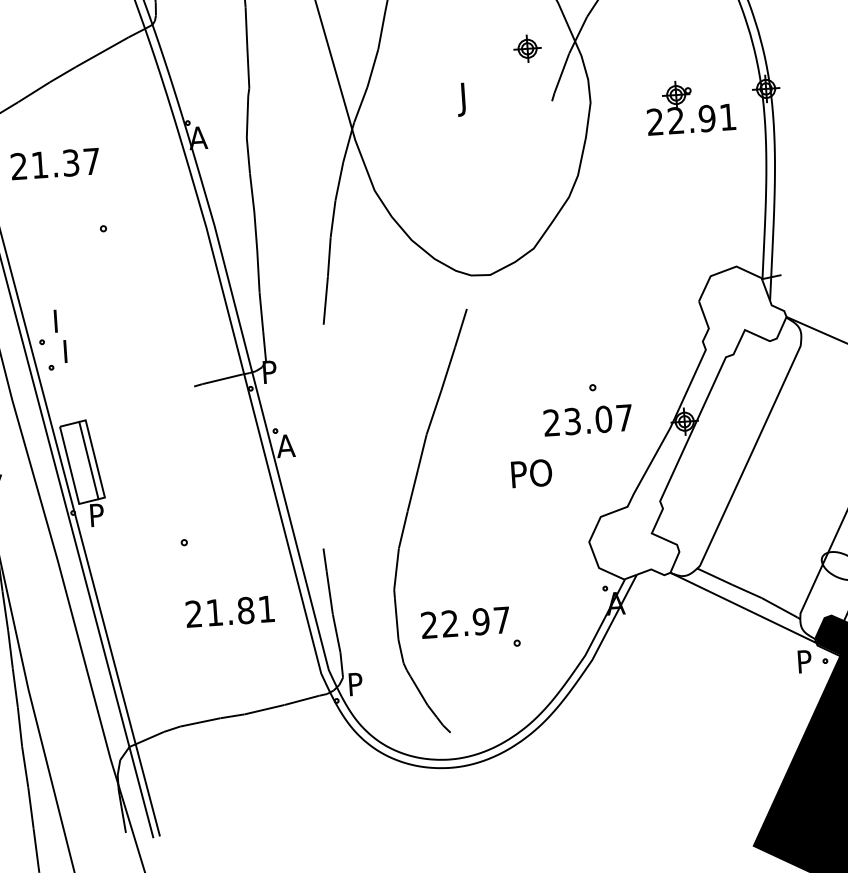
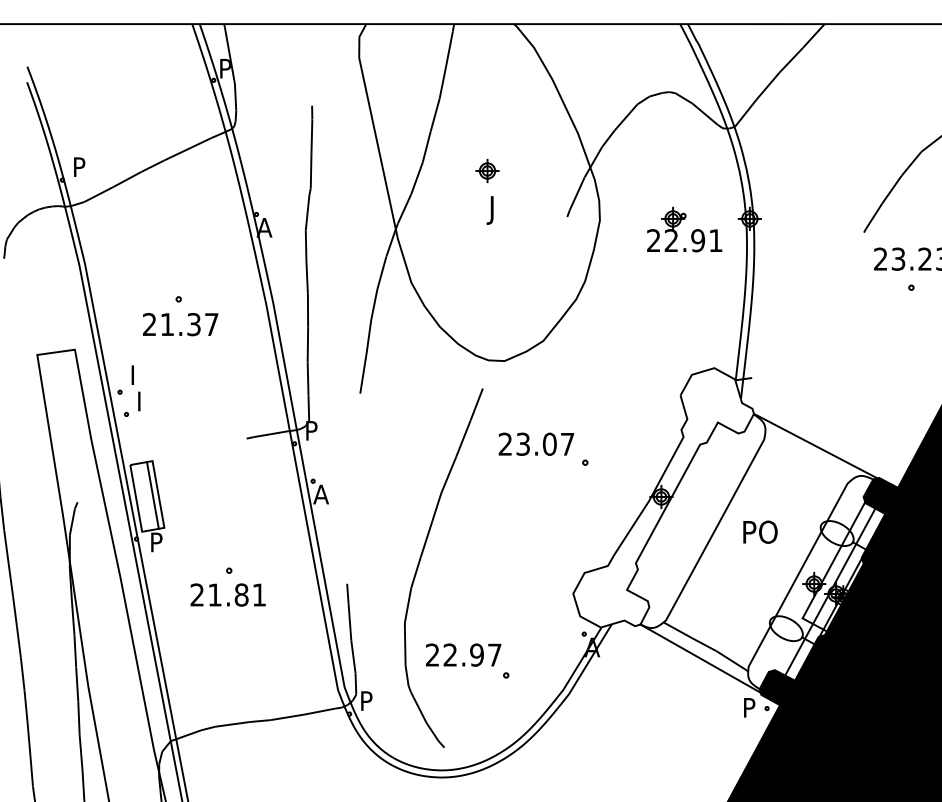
part: (527, 49) -> (487, 171), moved
text: (55, 163) -> (180, 324), moved
text: (588, 419) -> (536, 443), moved
text: (531, 472) -> (760, 531), moved
text: (229, 611) -> (227, 594), moved

